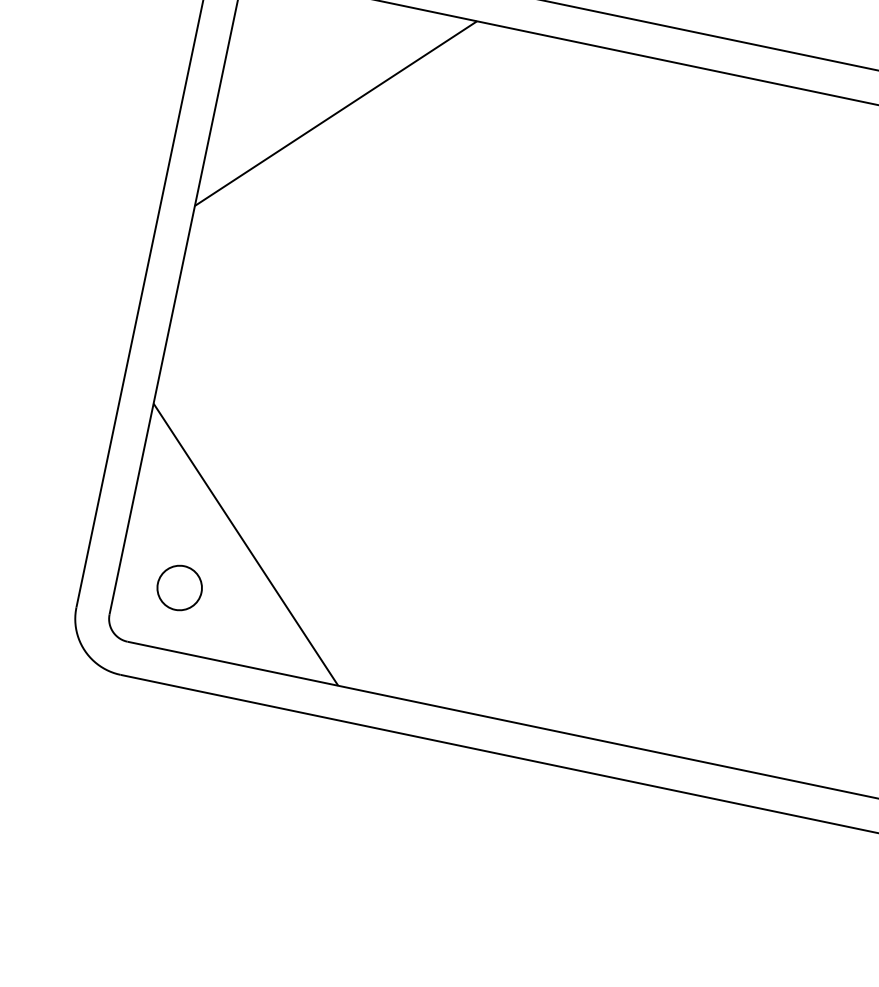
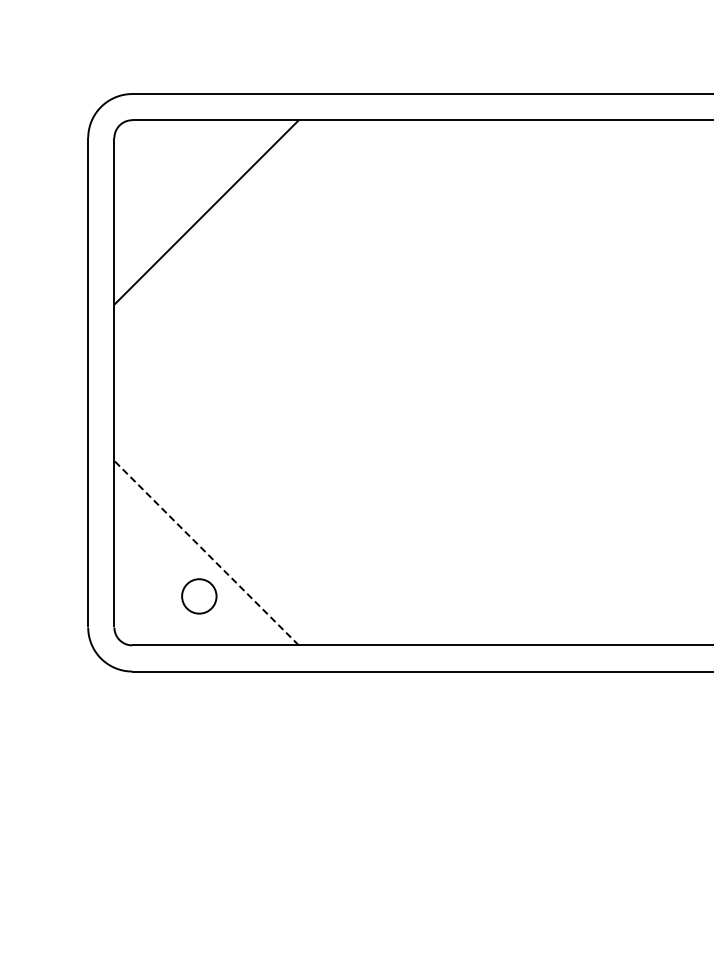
line: (245, 543) -> (206, 552), solid -> dashed
circle: (179, 588) -> (199, 596), moved

